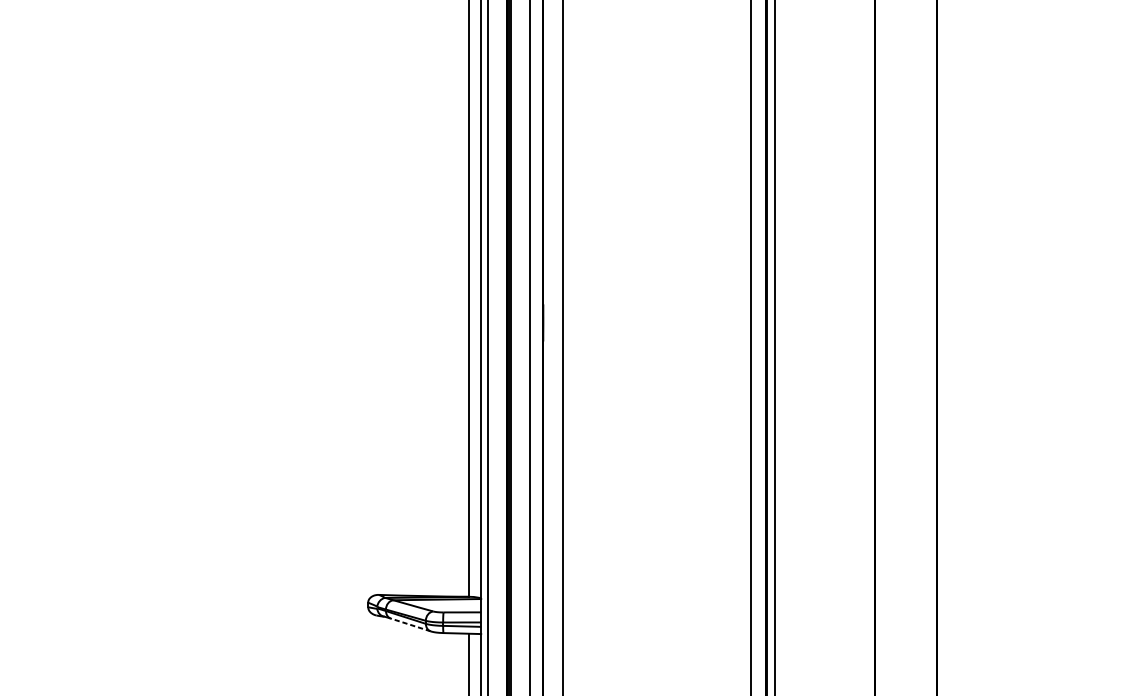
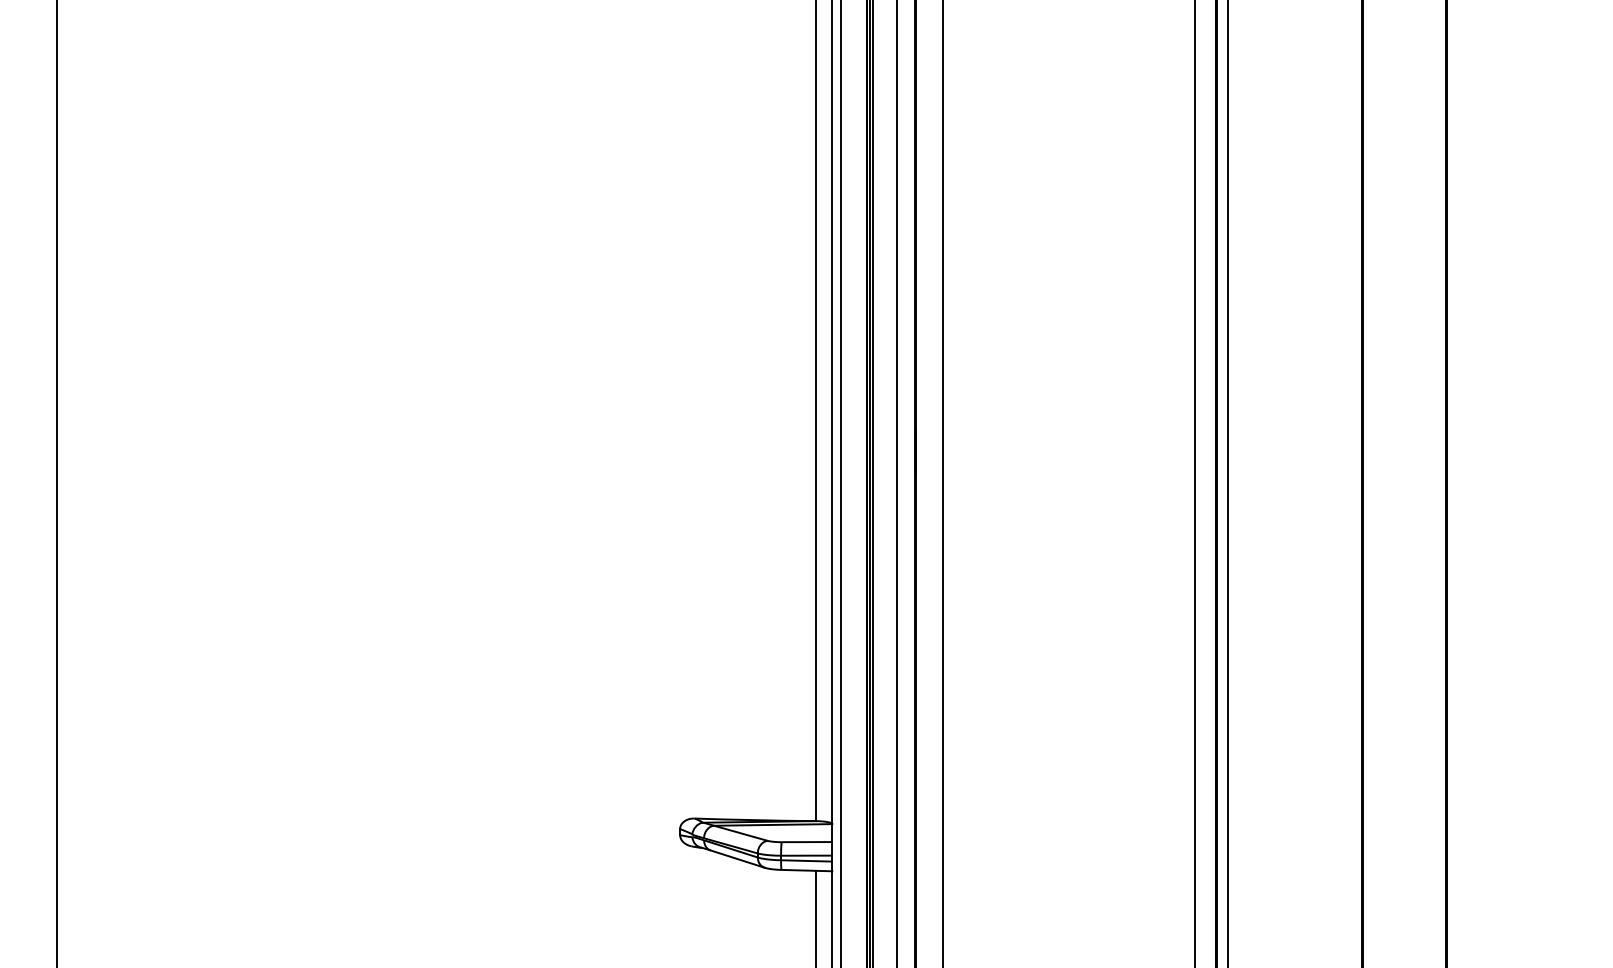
line: (410, 624) -> (737, 858), dashed -> solid

